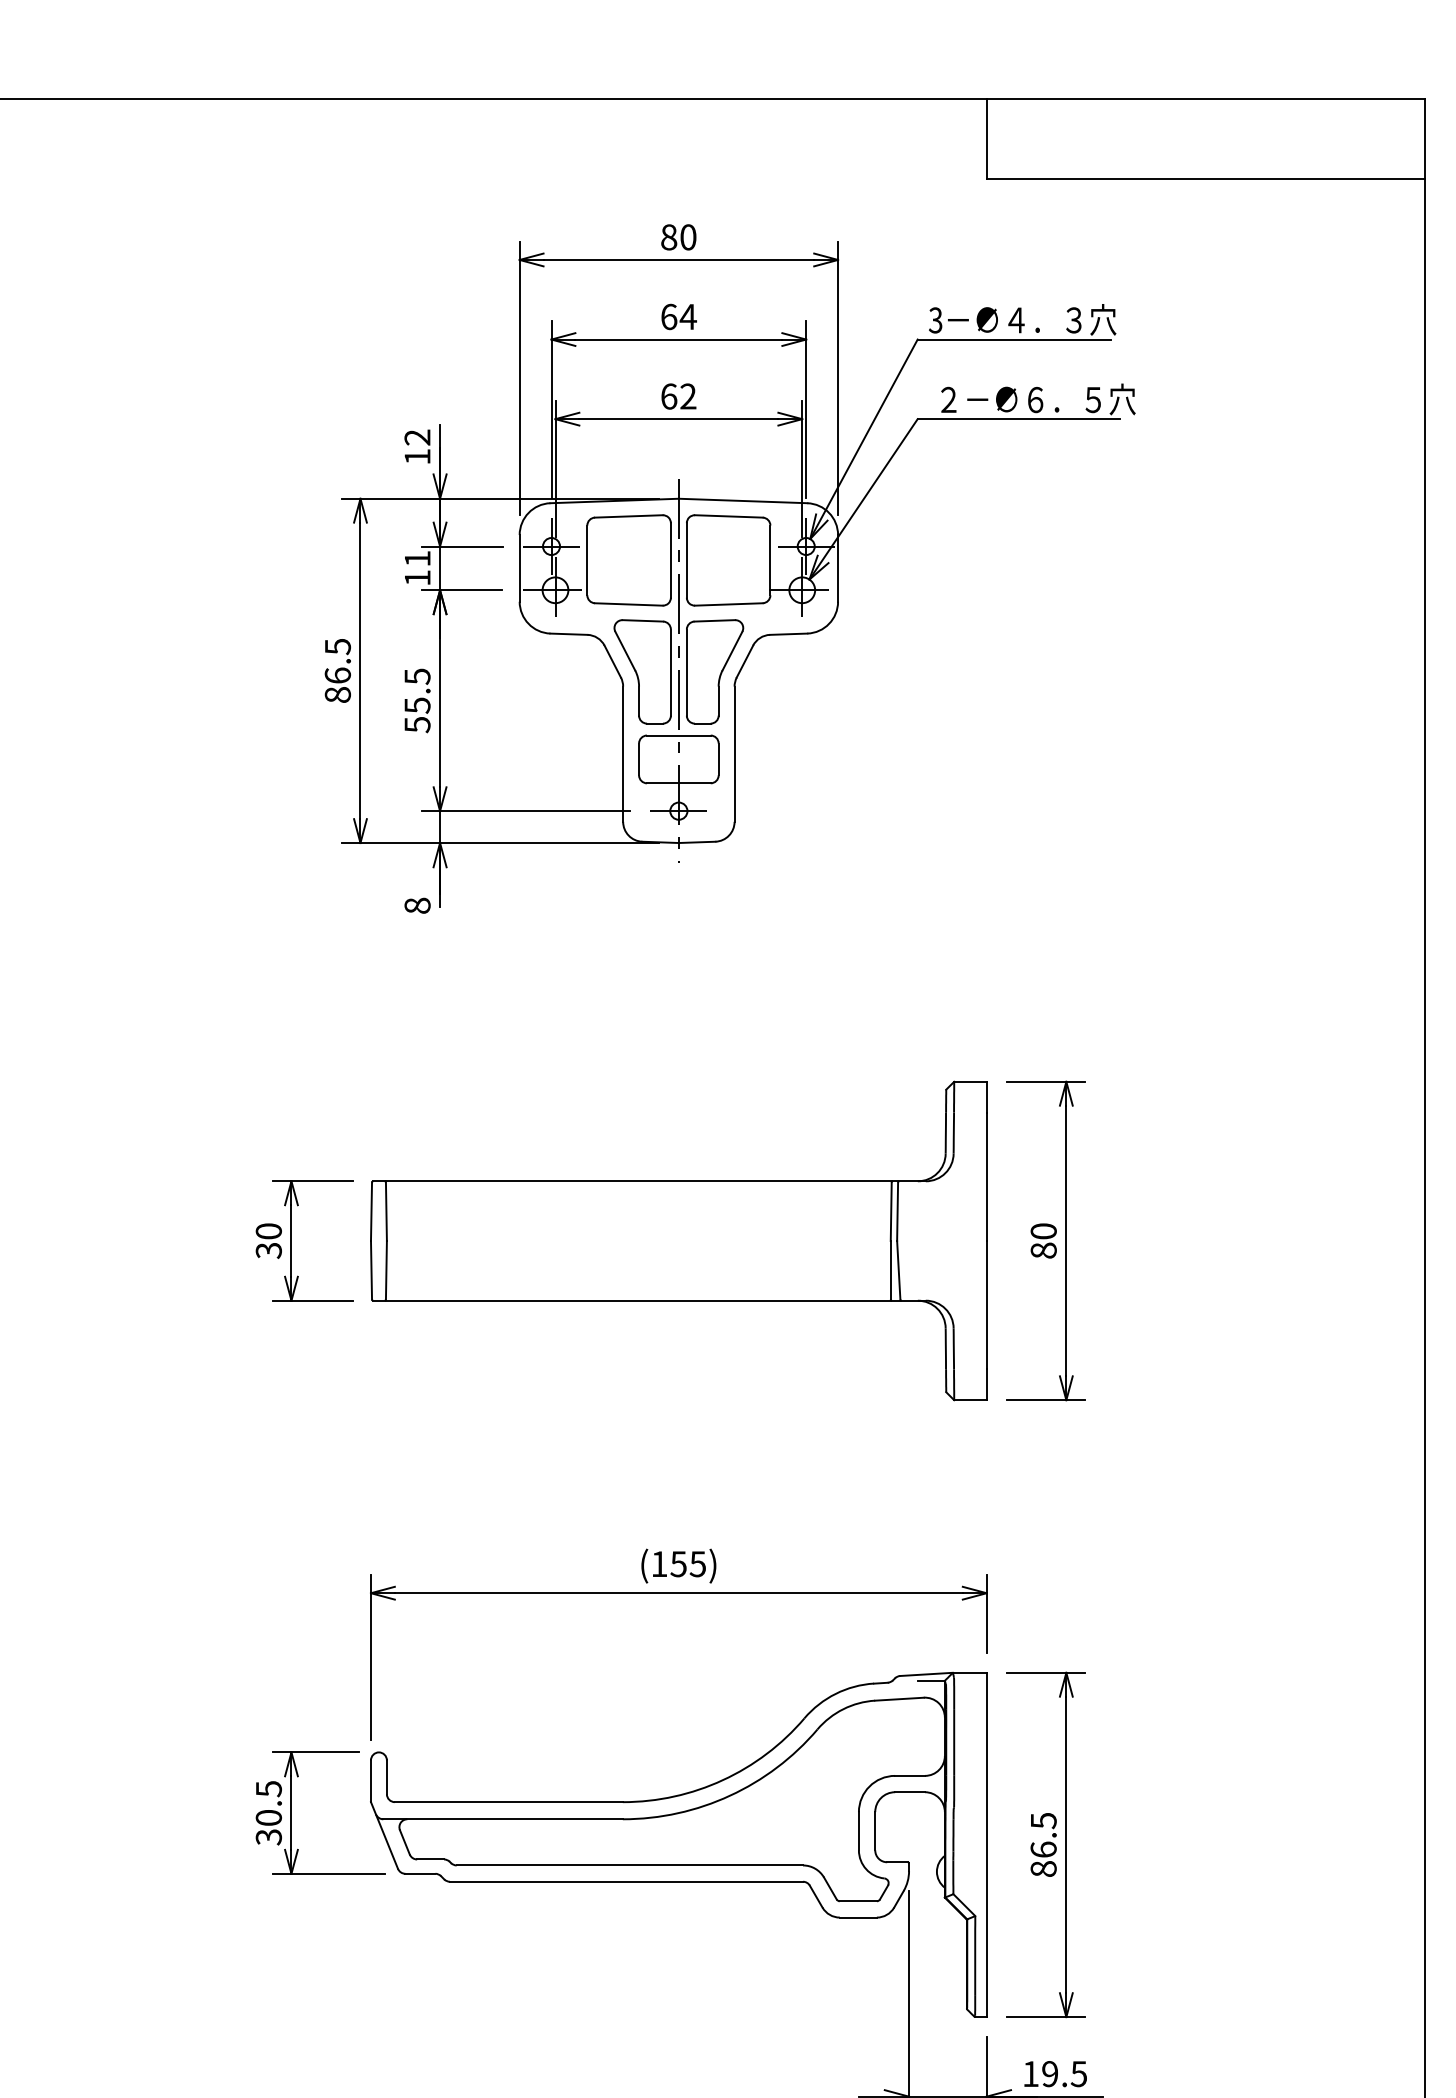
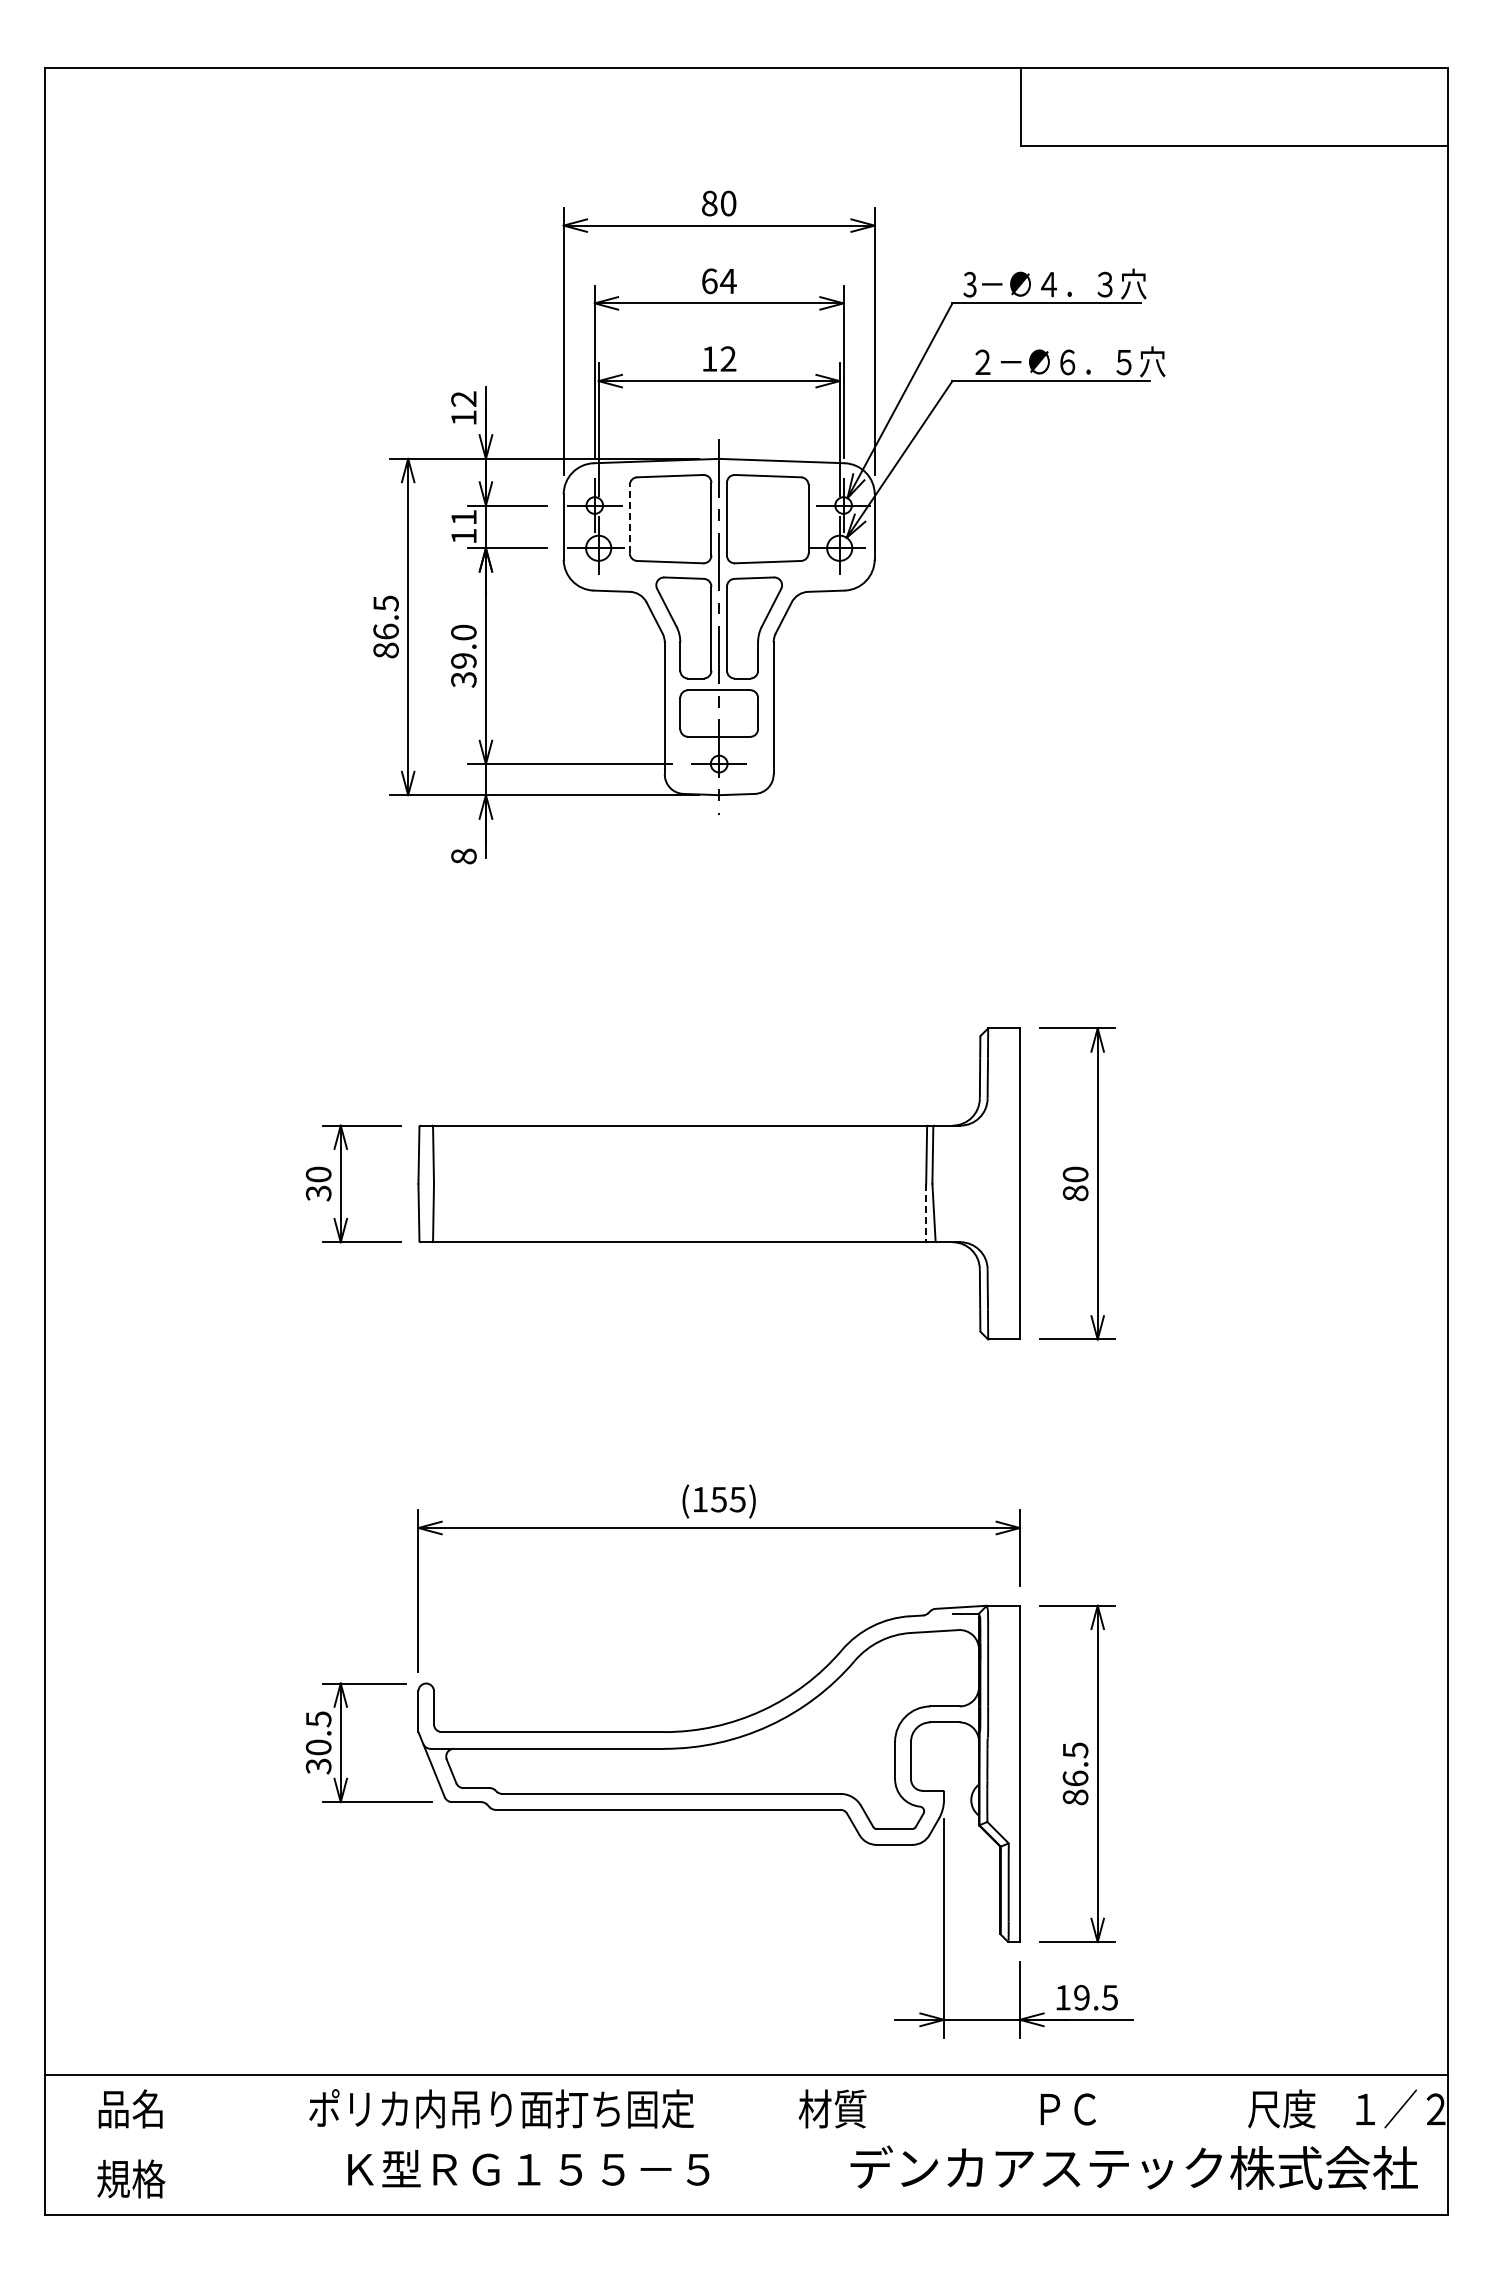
text: (668, 395) -> (709, 358), 62 -> 12
line: (587, 559) -> (629, 518), solid -> dashed
text: (417, 700) -> (463, 655), 55.5 -> 39.0
line: (891, 1270) -> (926, 1212), solid -> dashed

